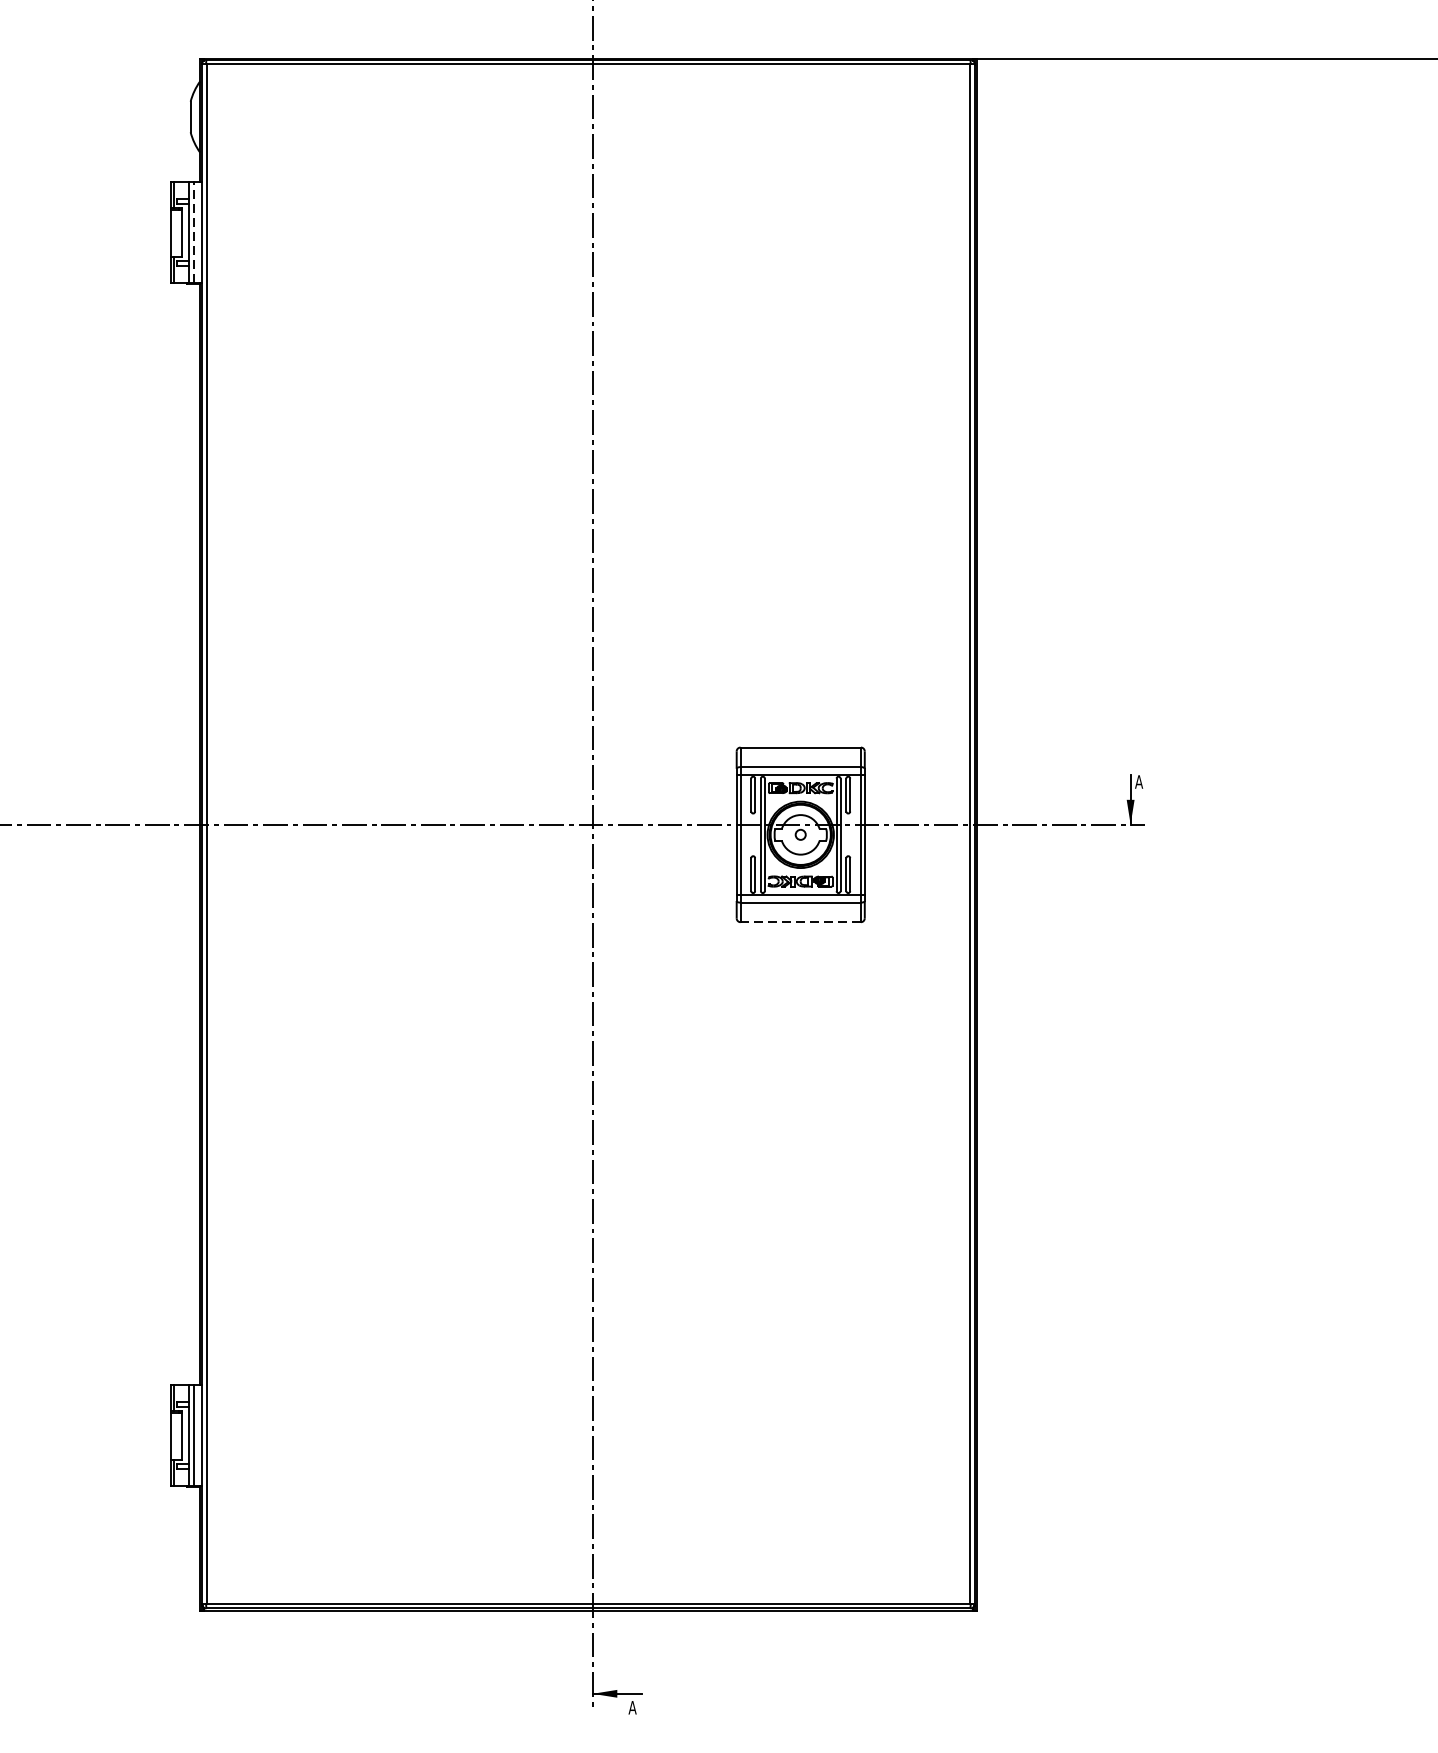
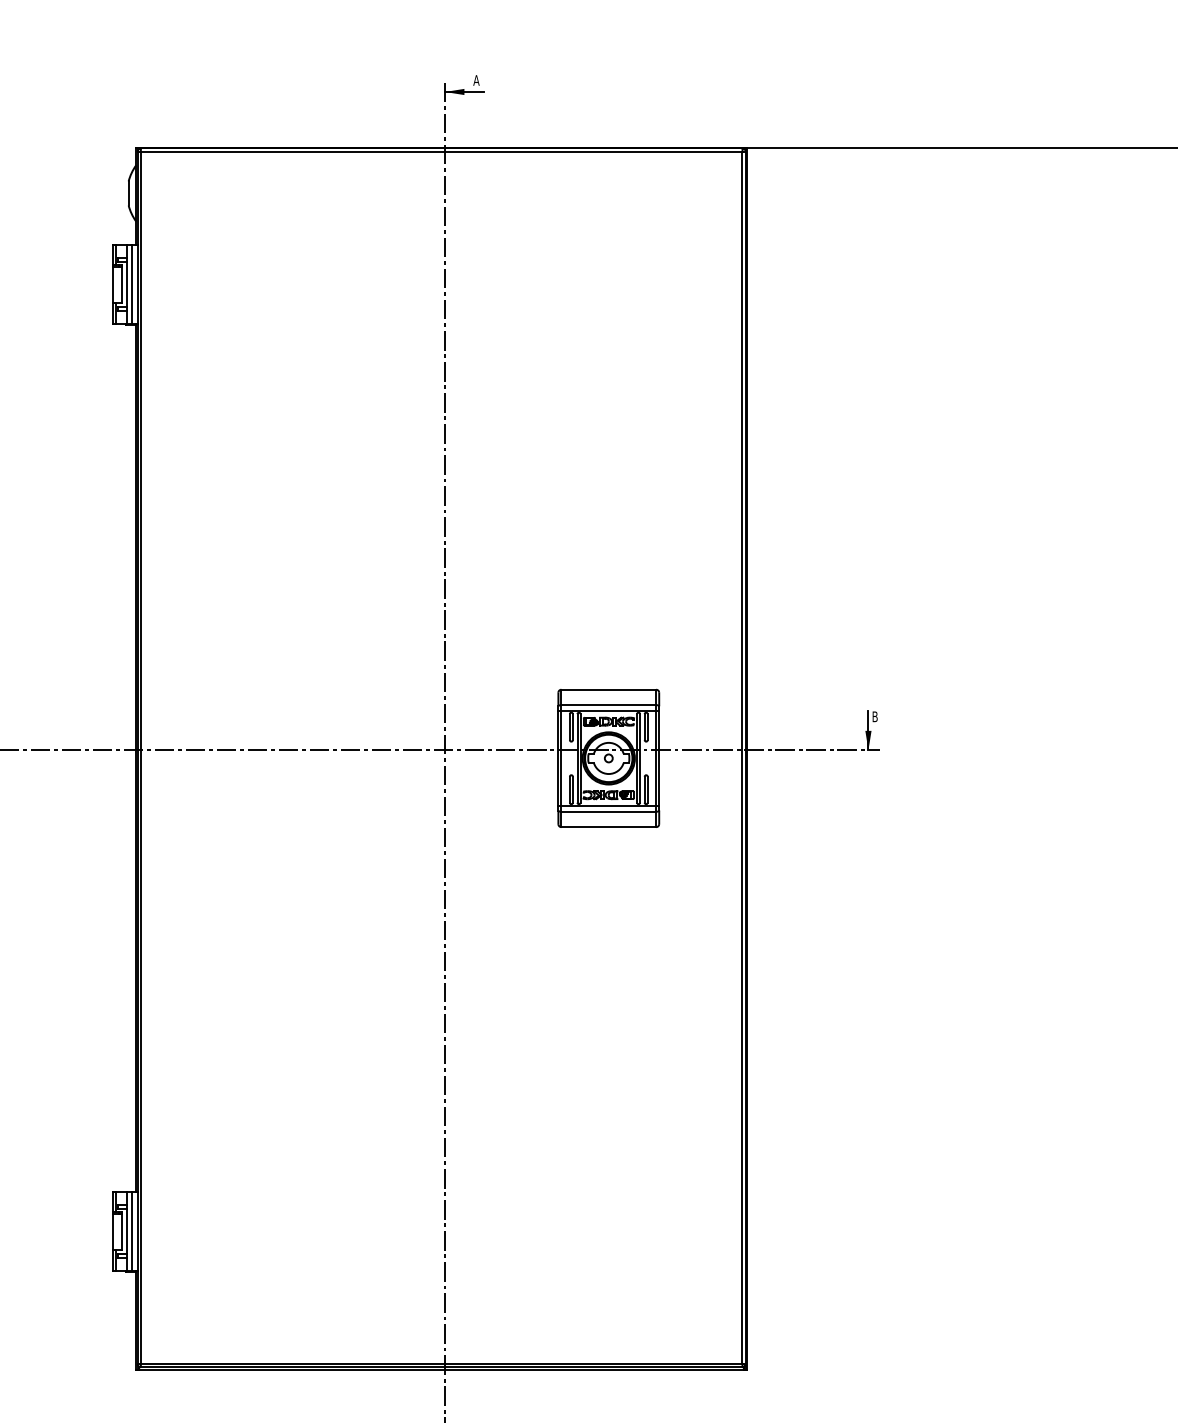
line: (194, 232) -> (131, 284), dashed -> solid
text: (1139, 781) -> (875, 716), A -> B
line: (800, 922) -> (608, 827), dashed -> solid

